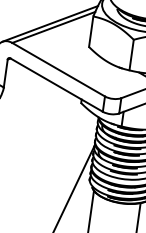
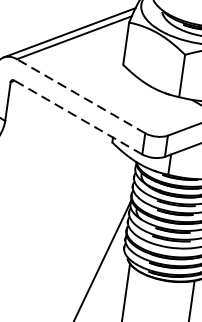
line: (58, 69) -> (80, 95), solid -> dashed
line: (56, 85) -> (78, 118), solid -> dashed

